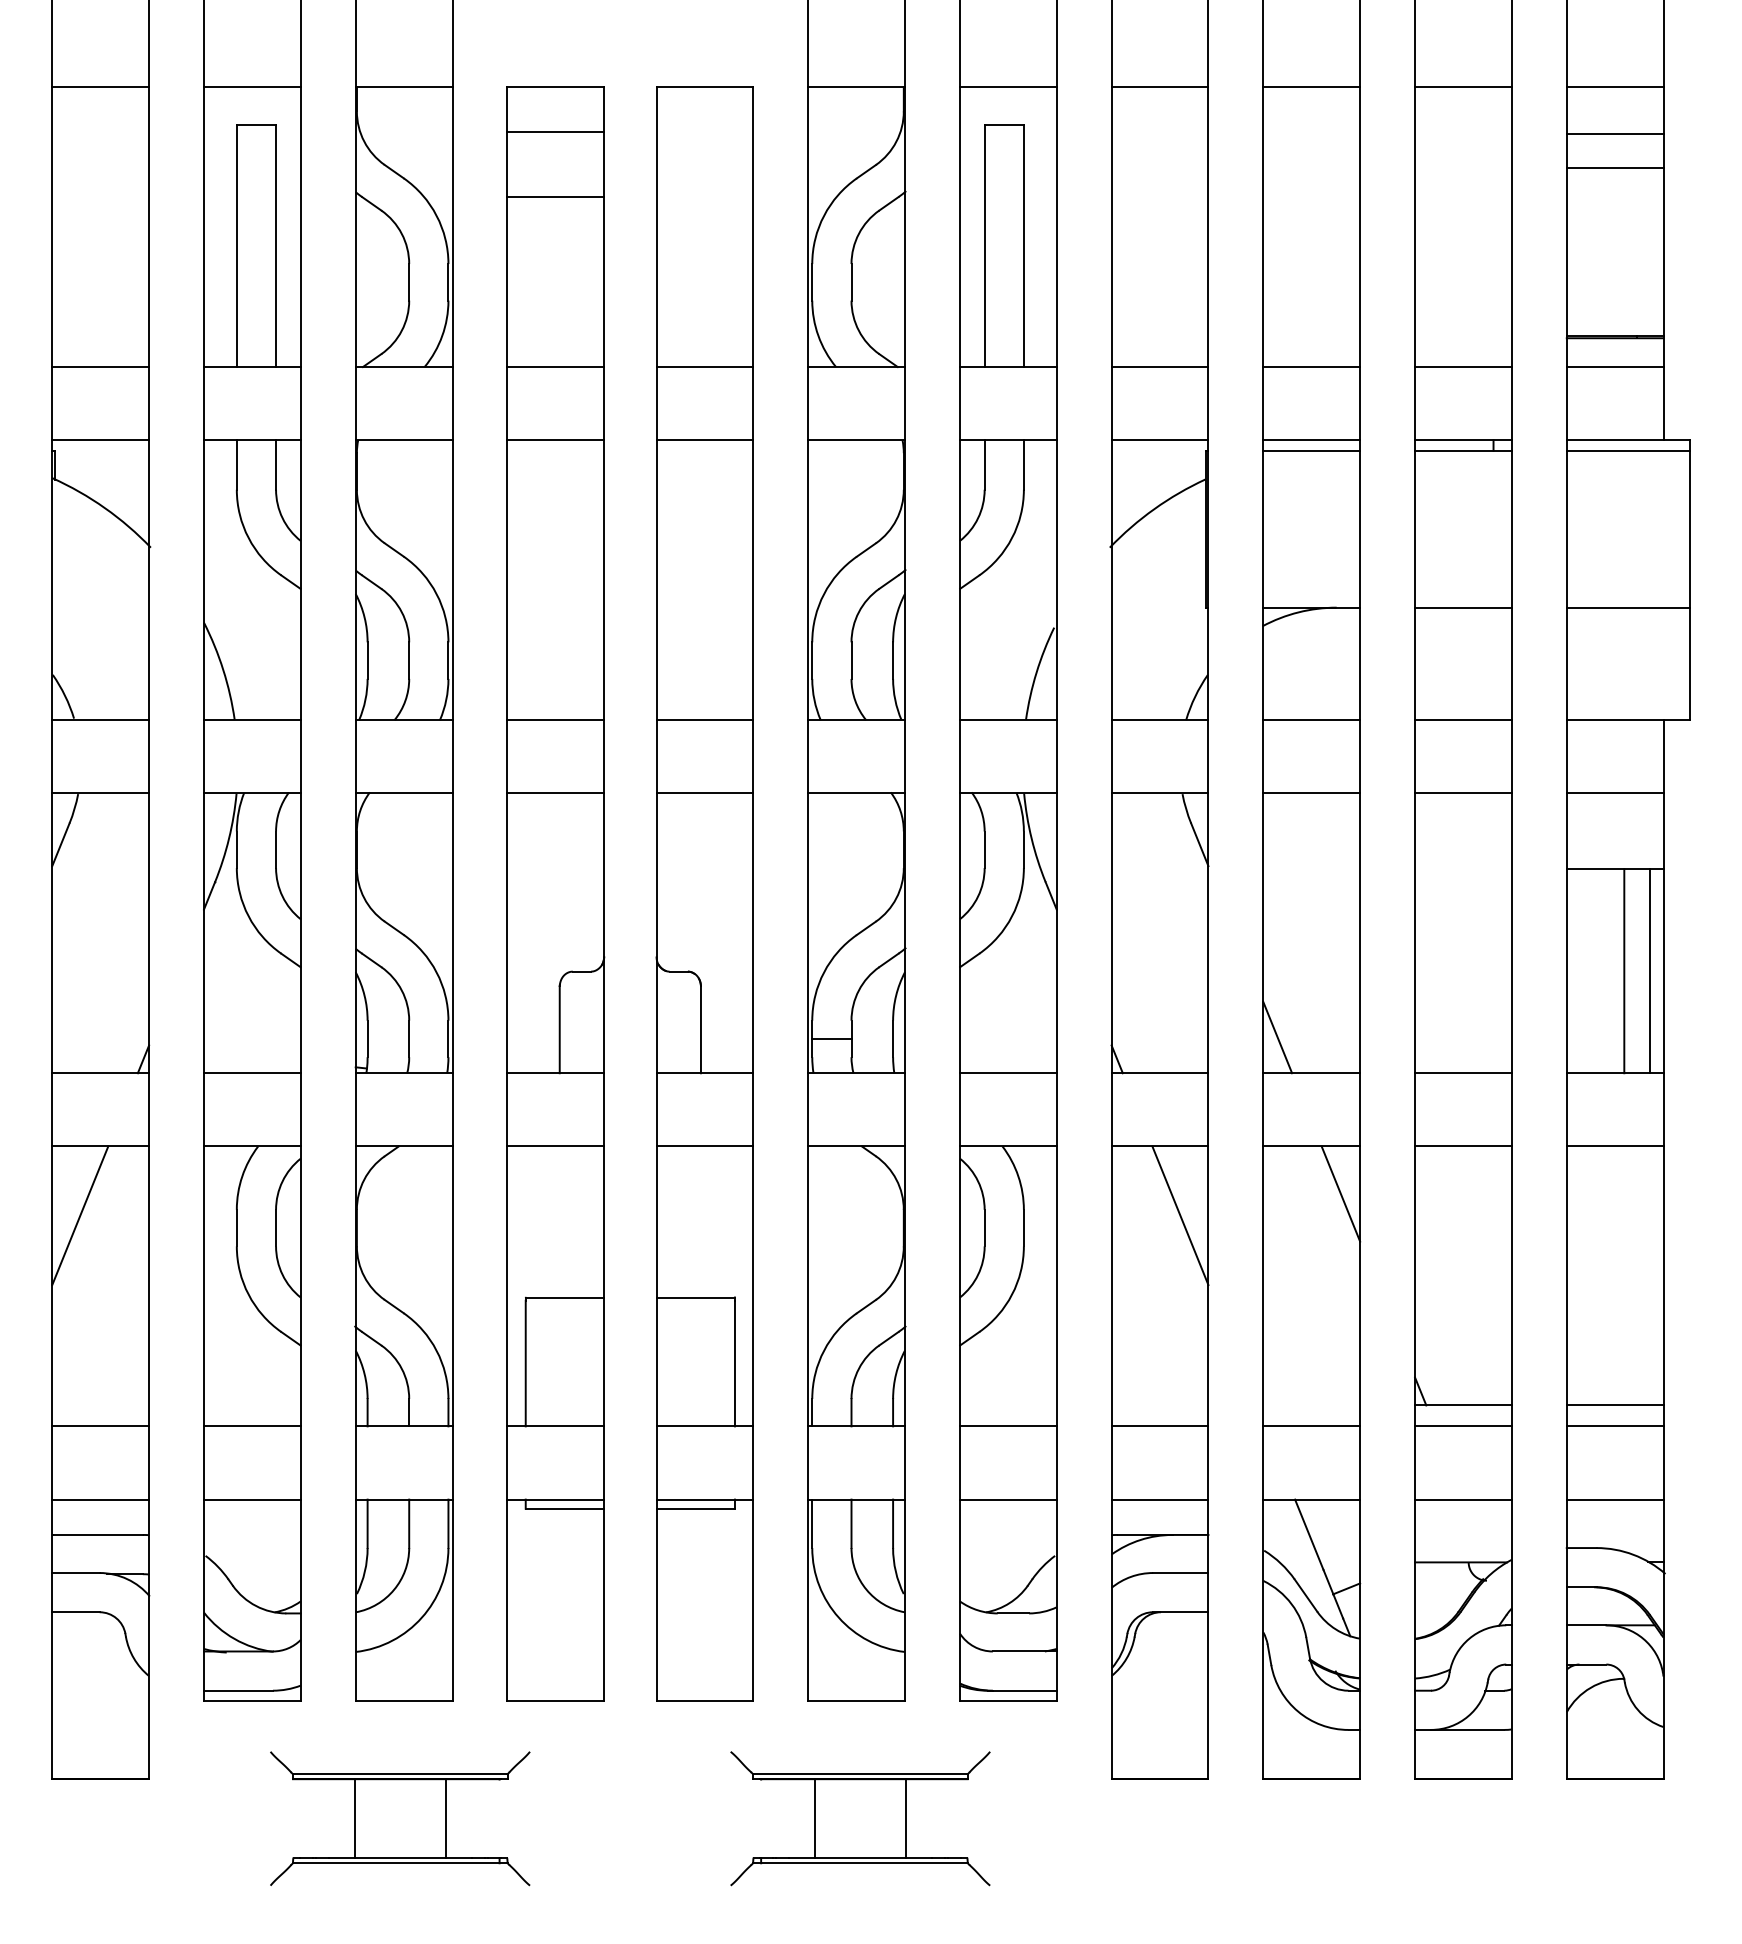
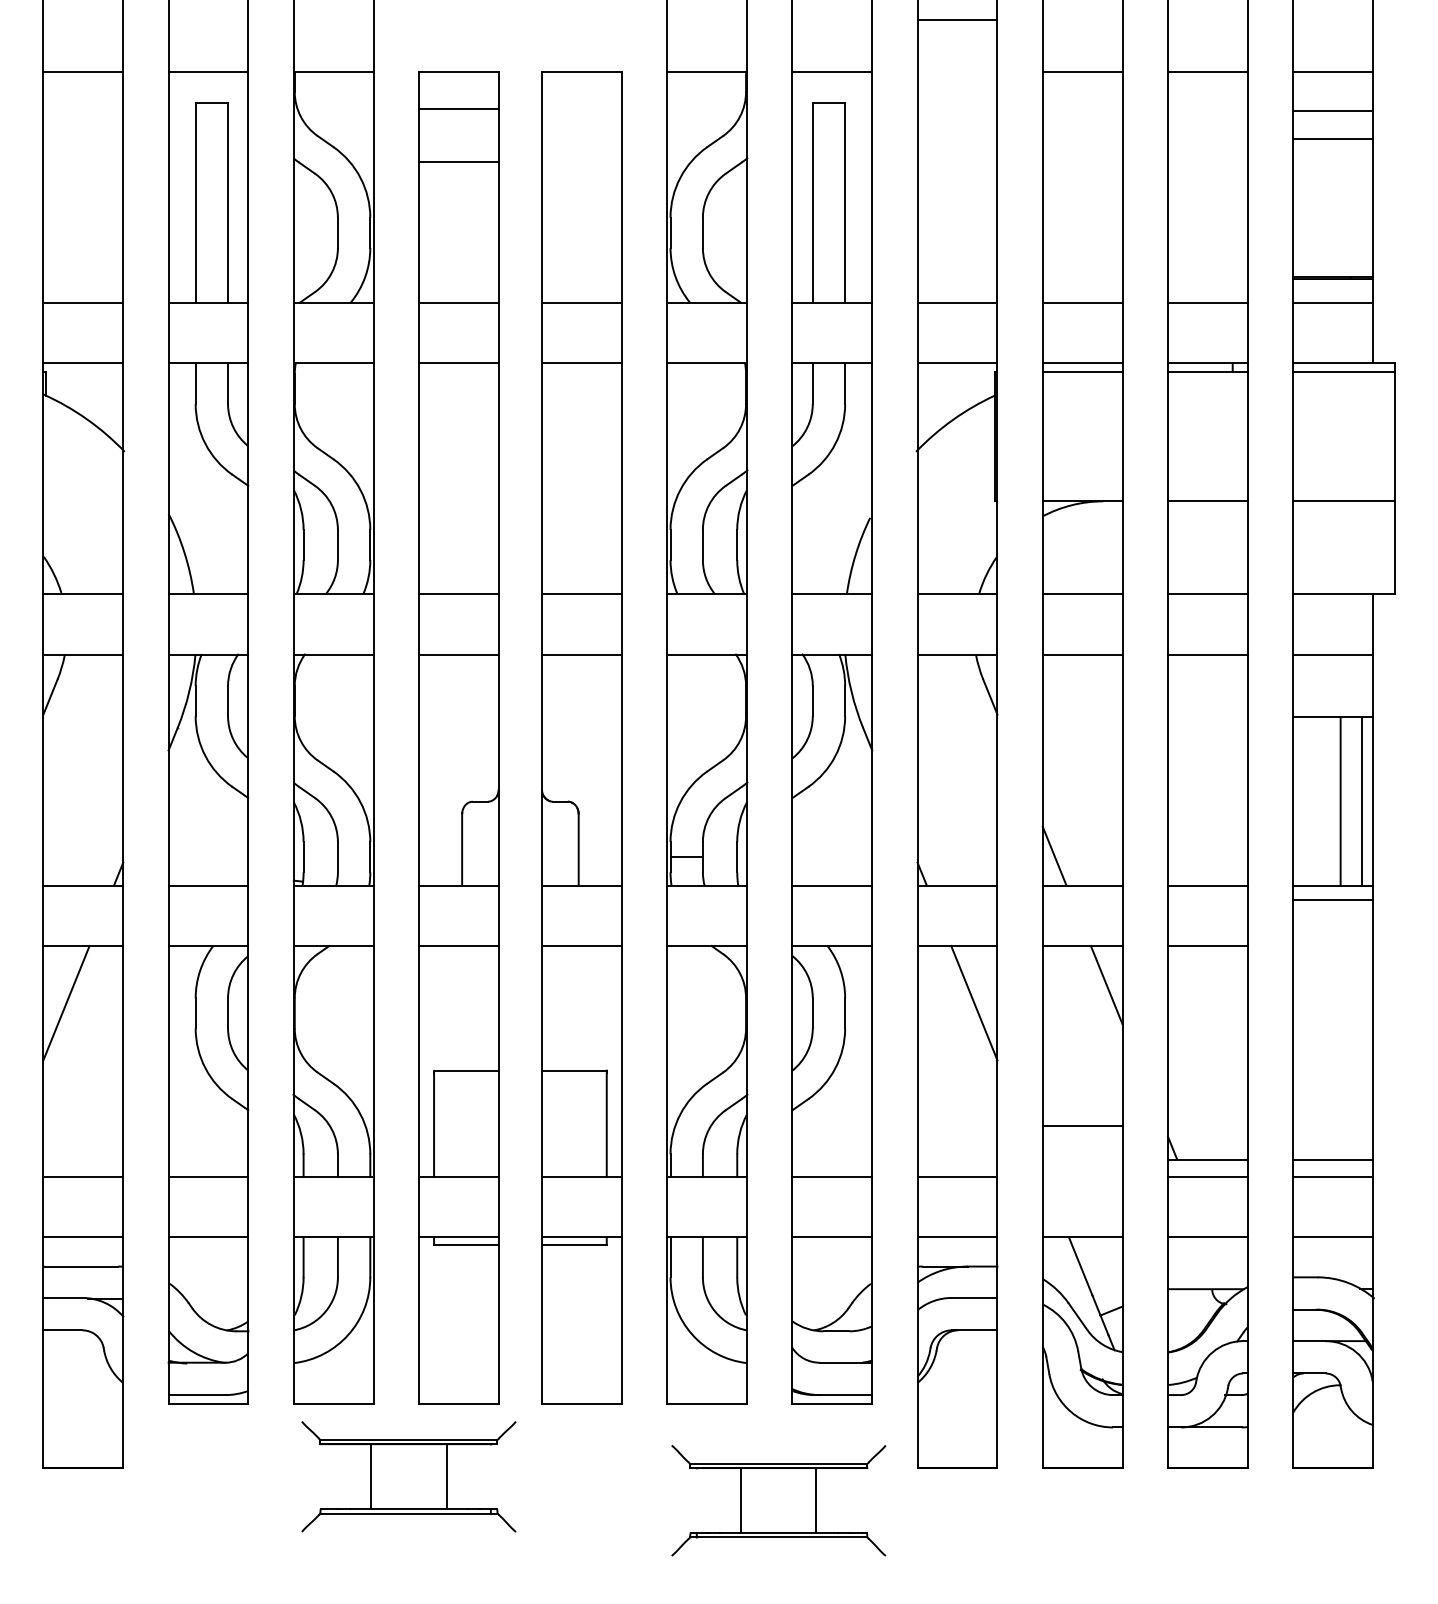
line: (1159, 87) -> (957, 20), moved
line: (1614, 1146) -> (1332, 899), moved
line: (1311, 1426) -> (1082, 1125), moved
part: (400, 1818) -> (409, 1476), moved
part: (860, 1818) -> (778, 1500), moved

